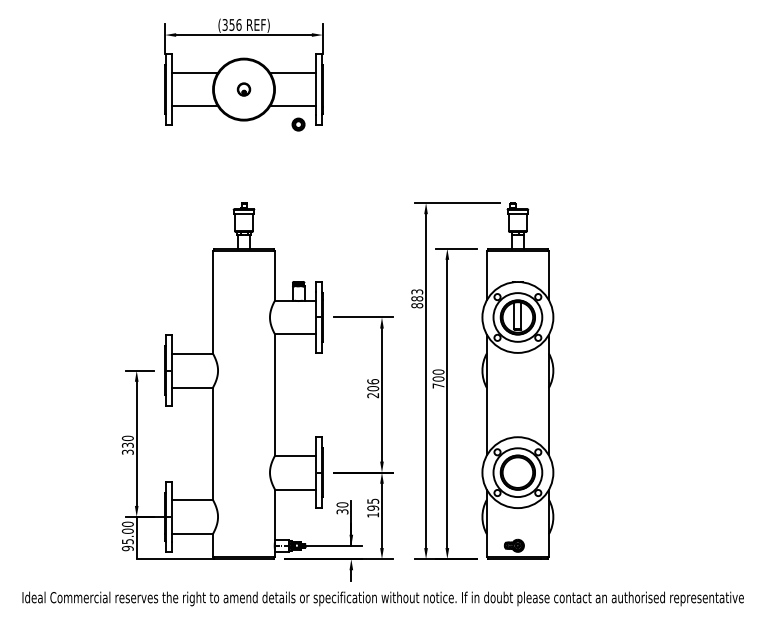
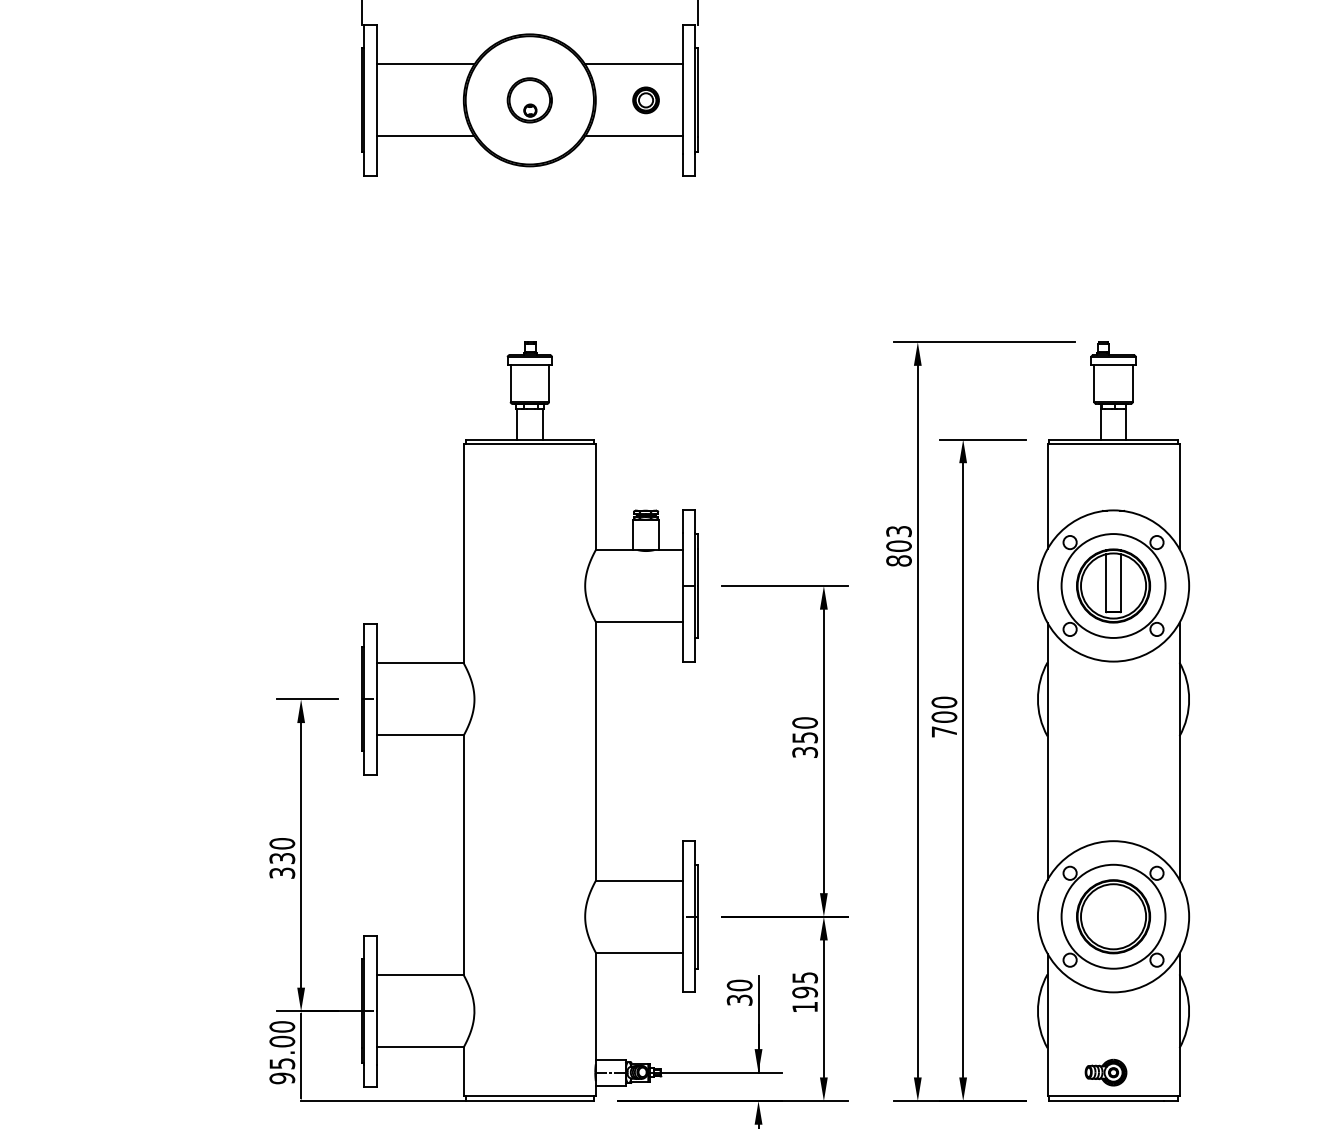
part: (243, 89) -> (528, 100), size x1.67
part: (298, 124) -> (645, 100), moved
text: (416, 298) -> (897, 545), 883 -> 803
text: (373, 388) -> (805, 737), 206 -> 350

